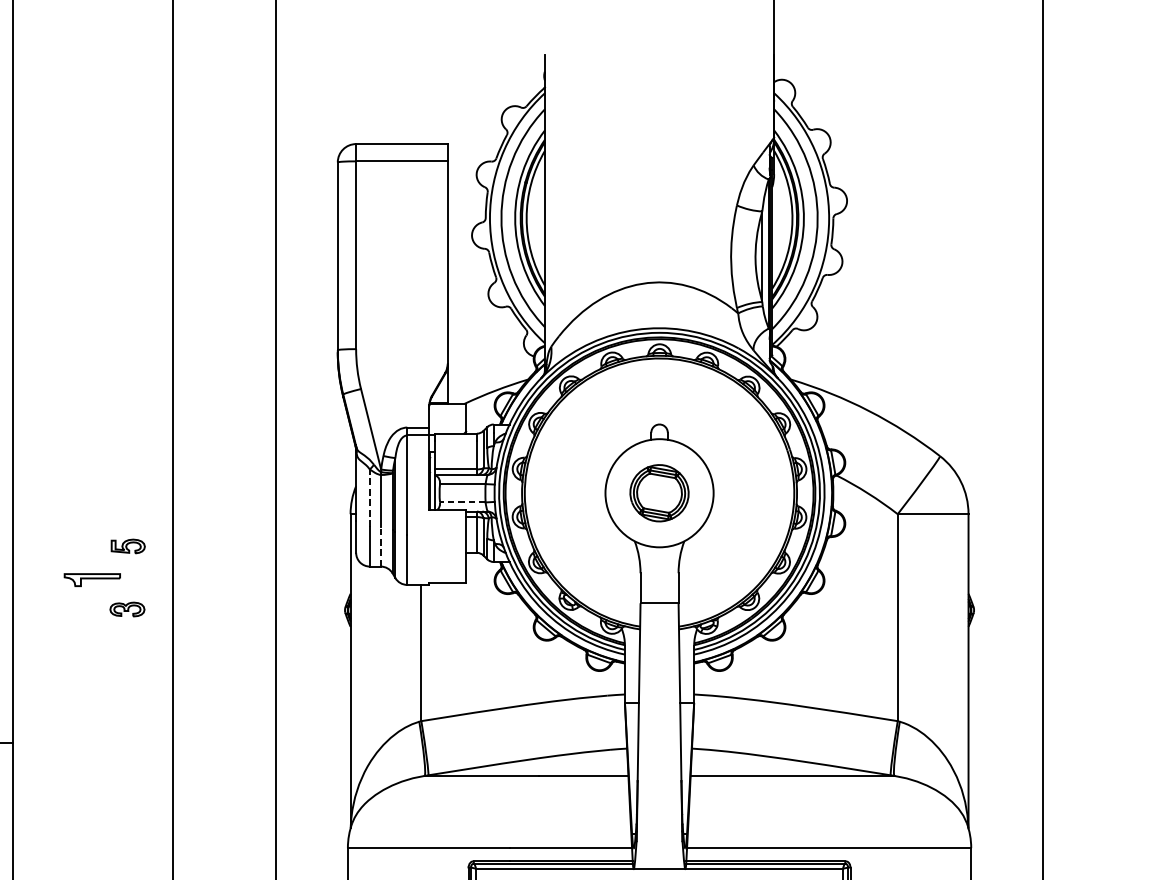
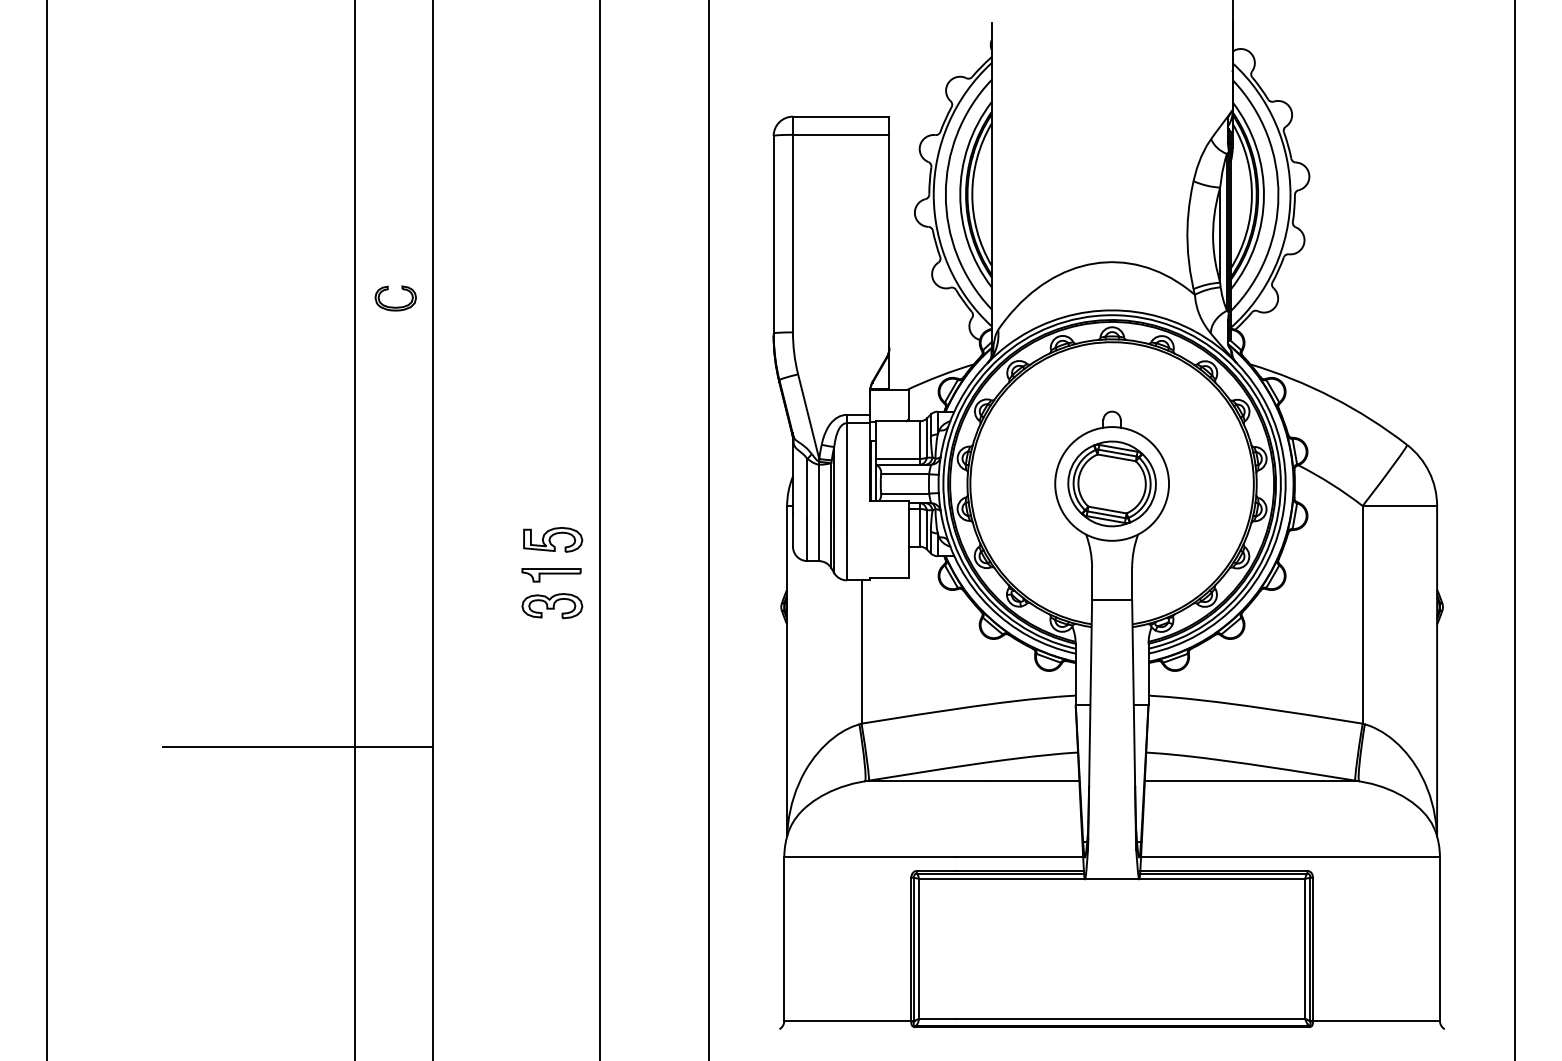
part: (658, 492) -> (1111, 483), size x1.43
line: (369, 497) -> (807, 488), dashed -> solid
line: (463, 502) -> (905, 493), dashed -> solid
part: (128, 546) -> (553, 539), size x1.67
line: (380, 547) -> (818, 540), dashed -> solid
part: (92, 580) -> (551, 575), moved
part: (127, 609) -> (552, 606), size x1.67

